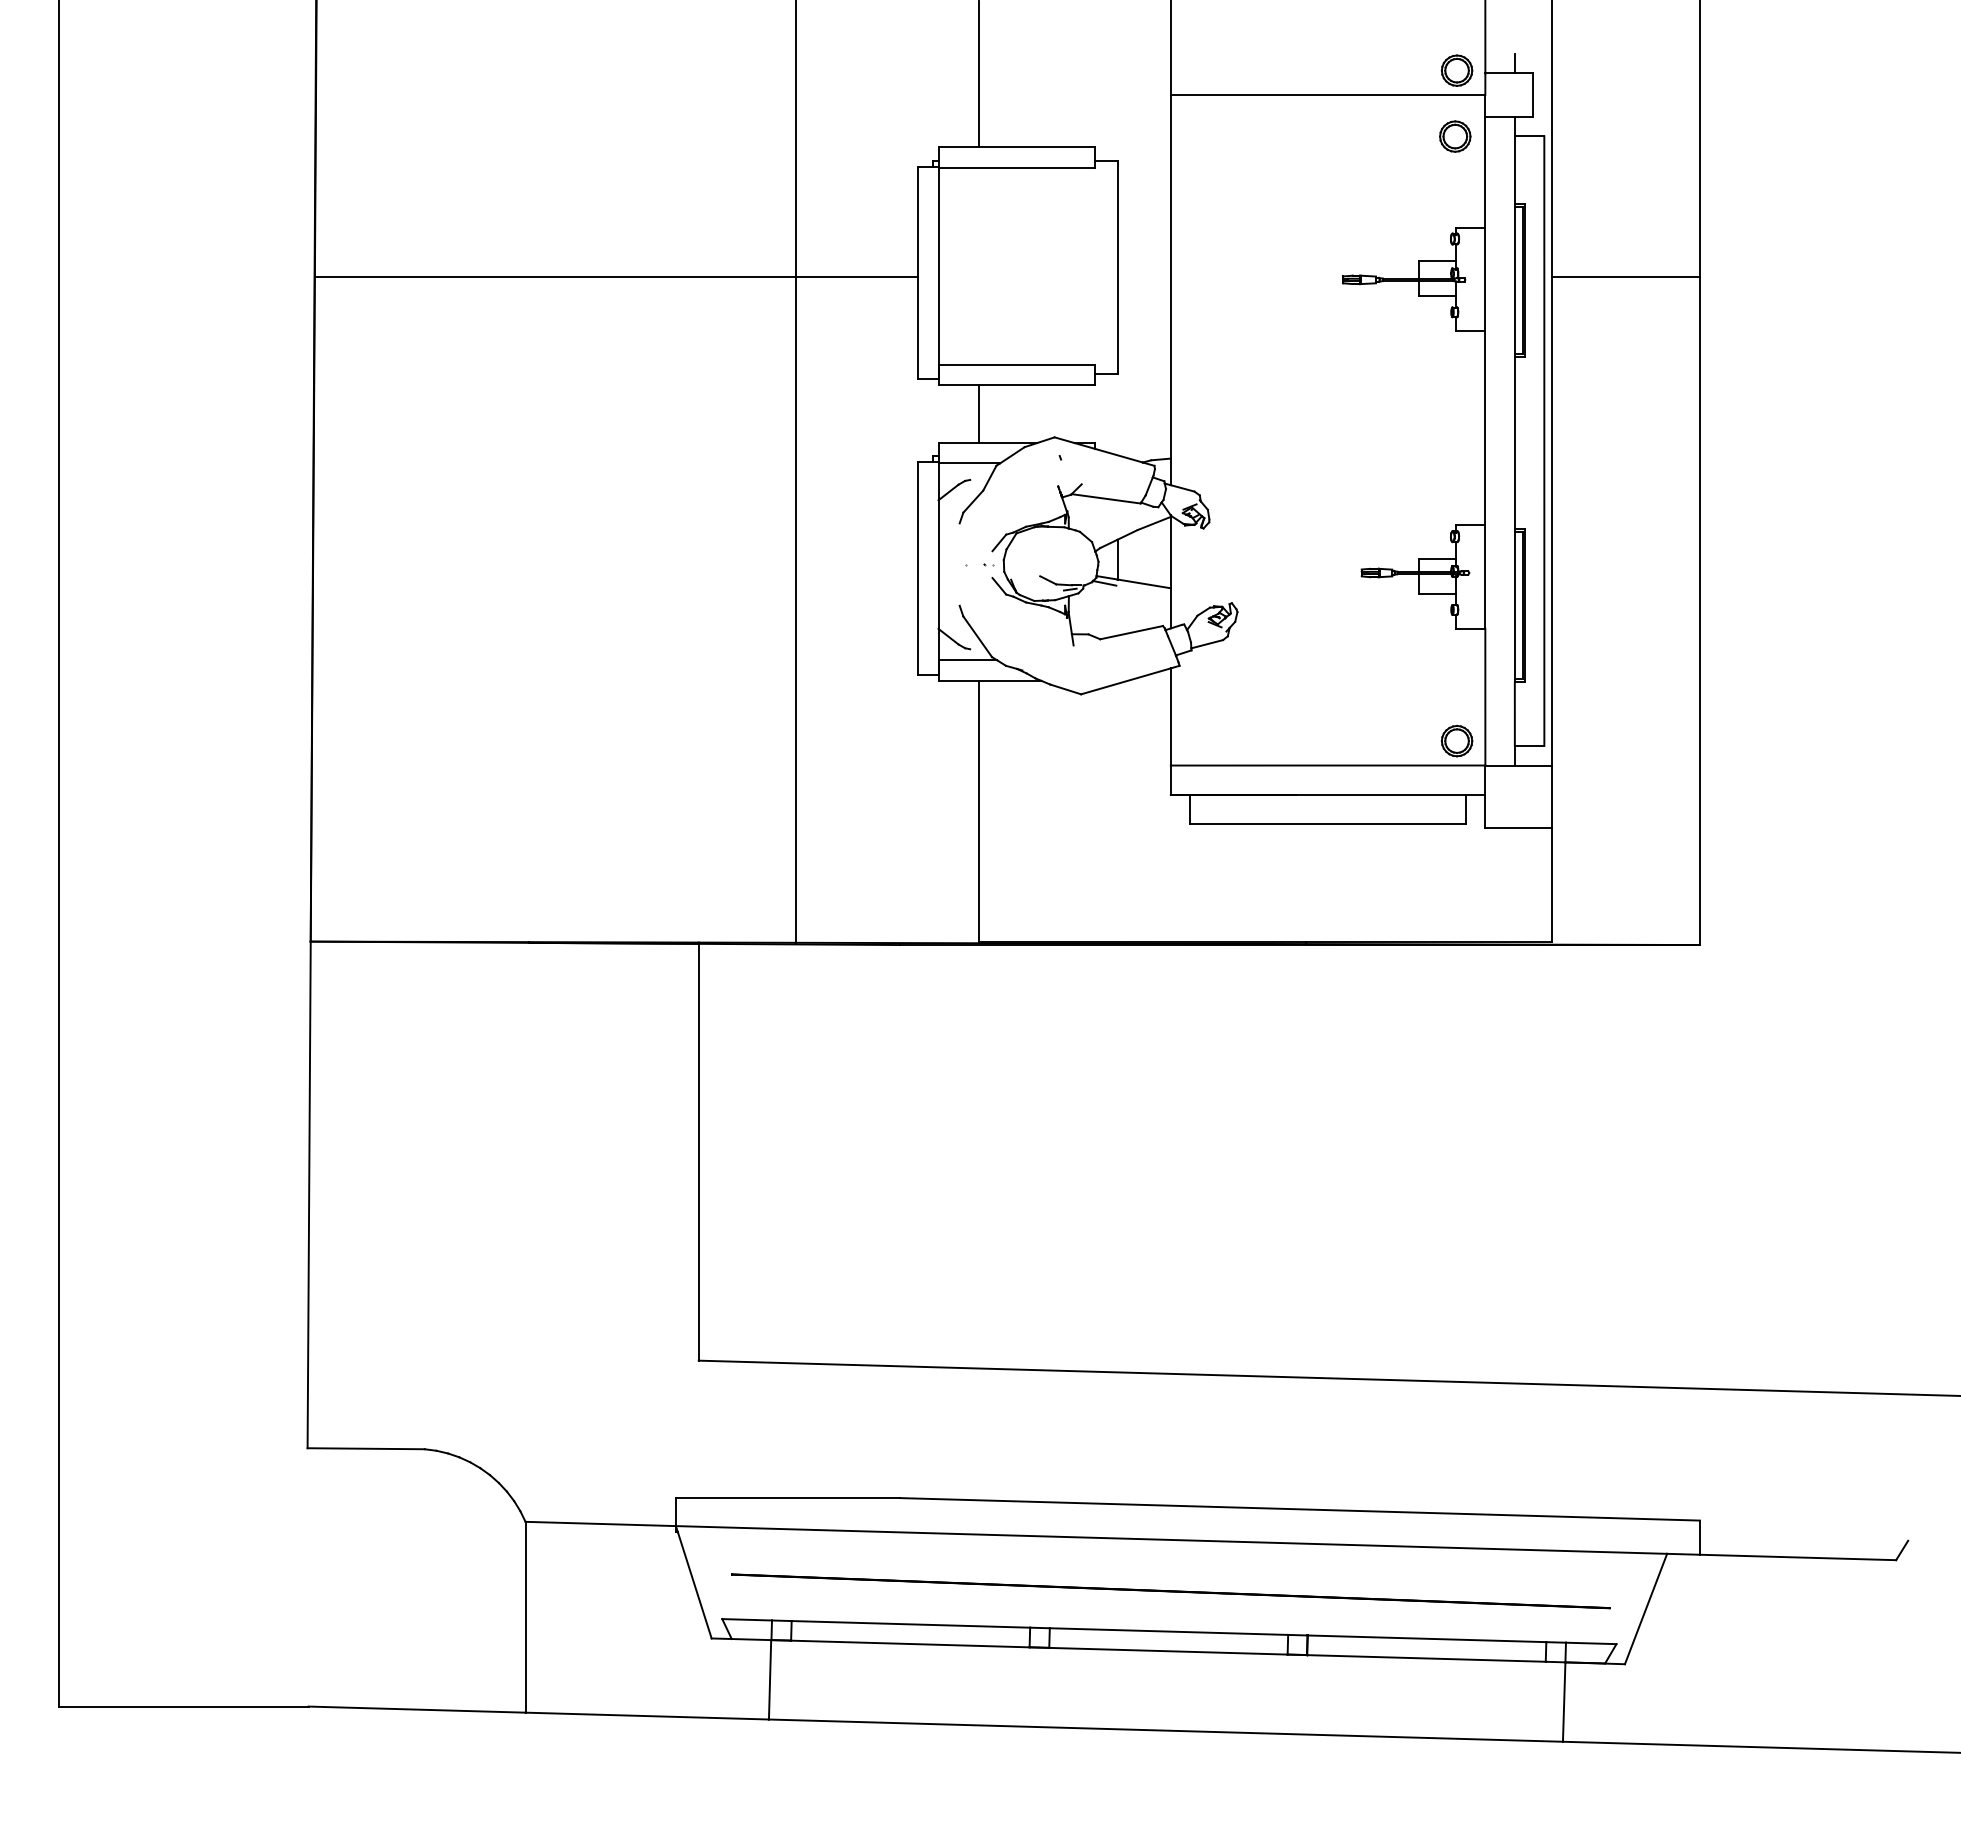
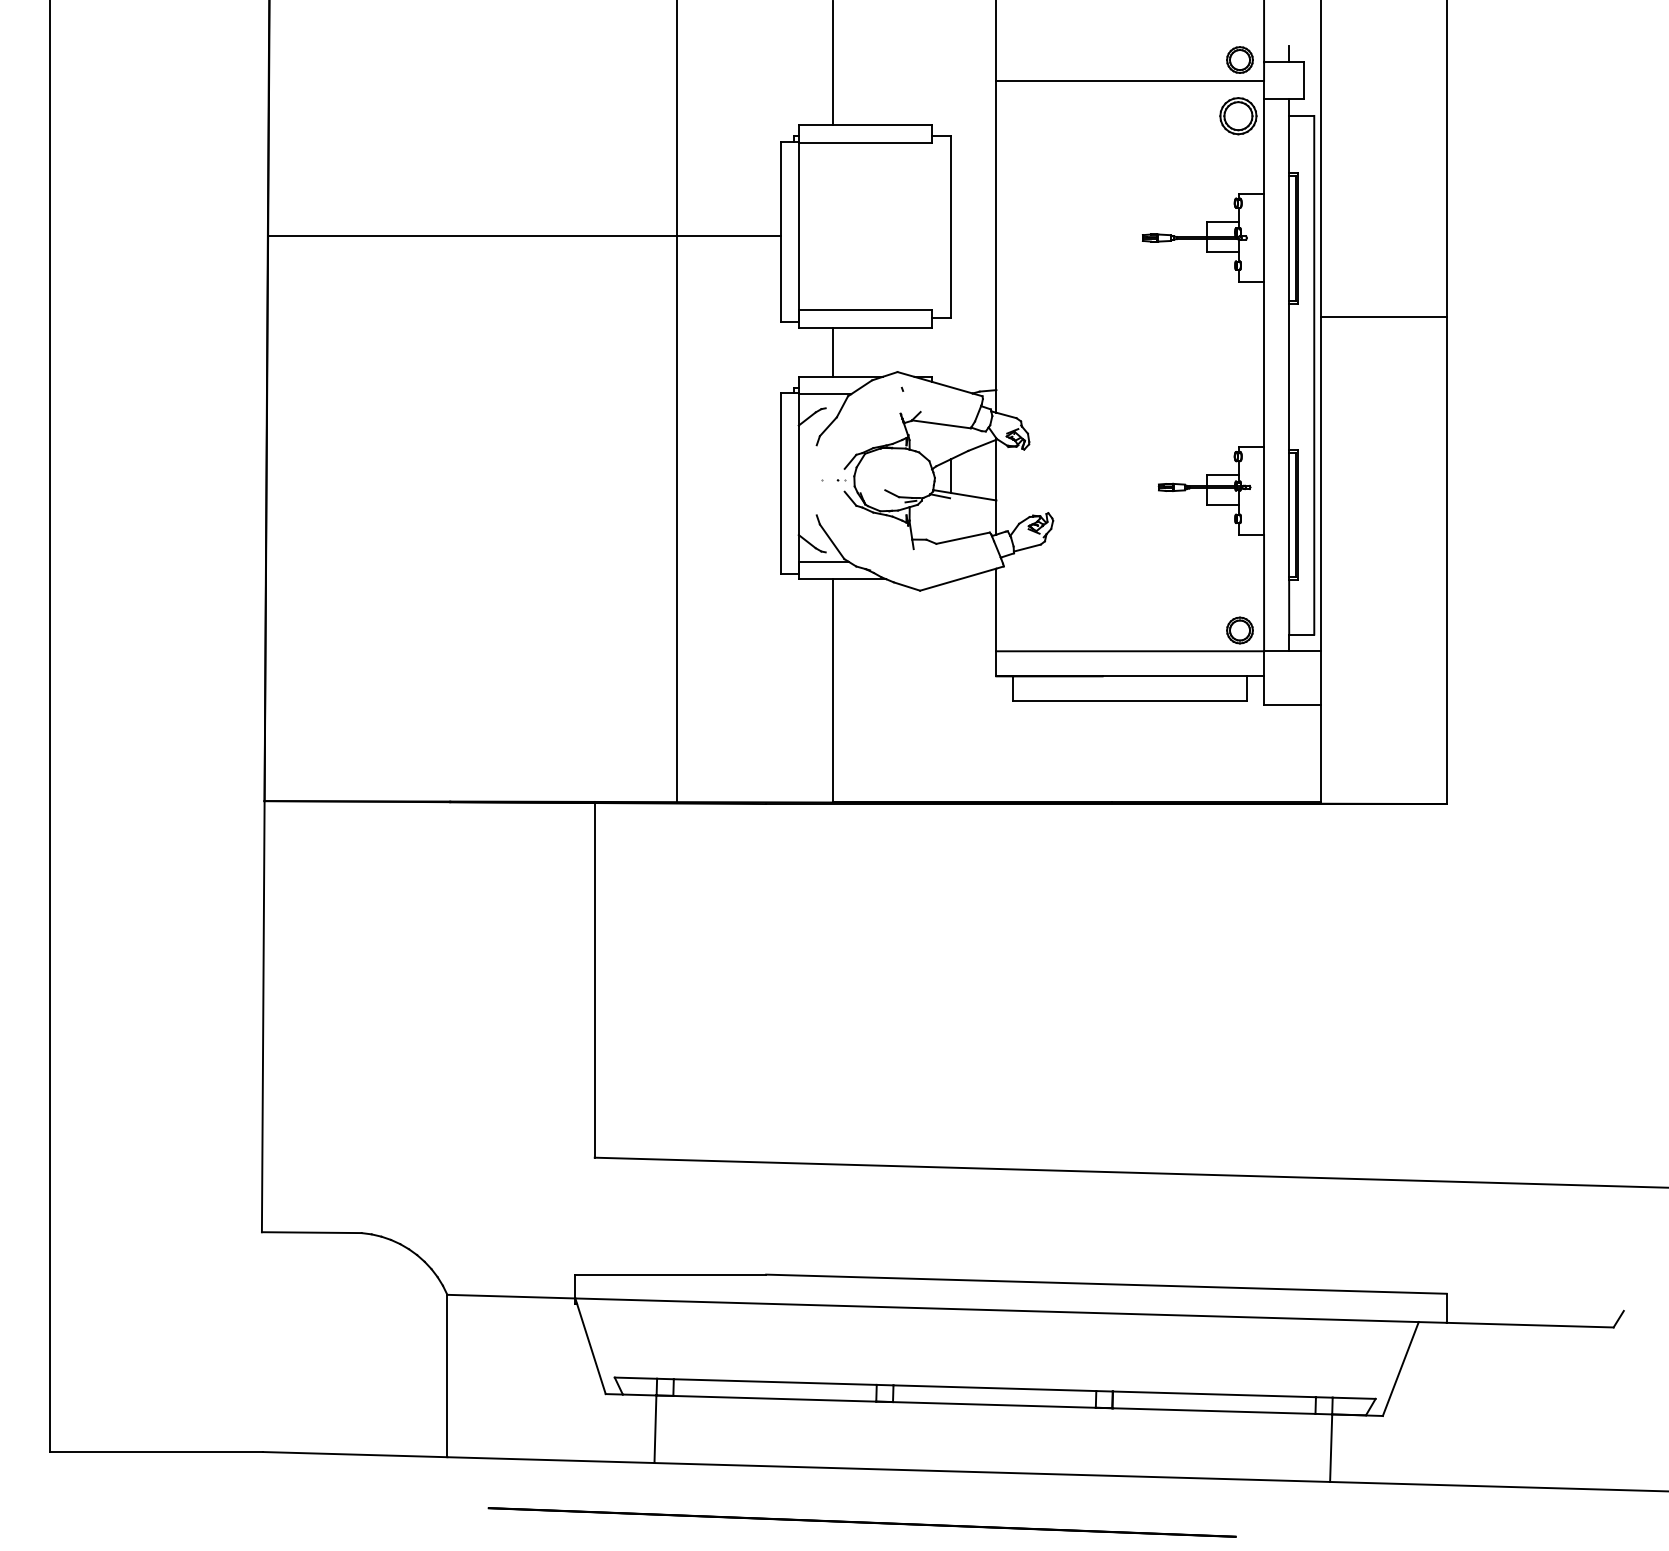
part: (1455, 136) -> (1238, 116), size x1.4
line: (1625, 277) -> (1383, 316), moved
line: (1170, 1591) -> (861, 1522), moved

